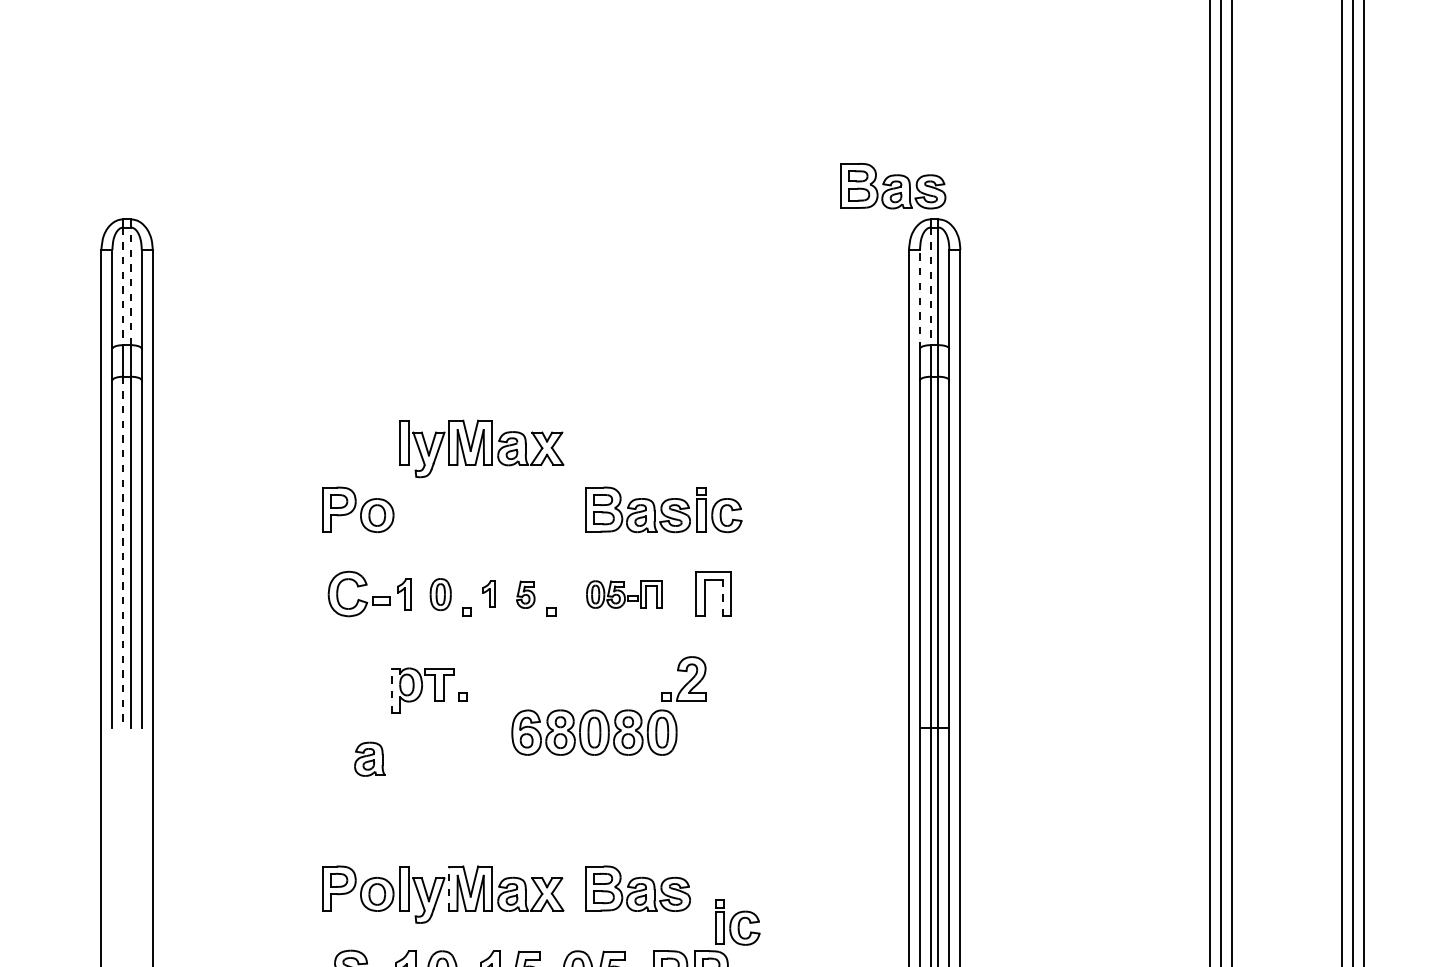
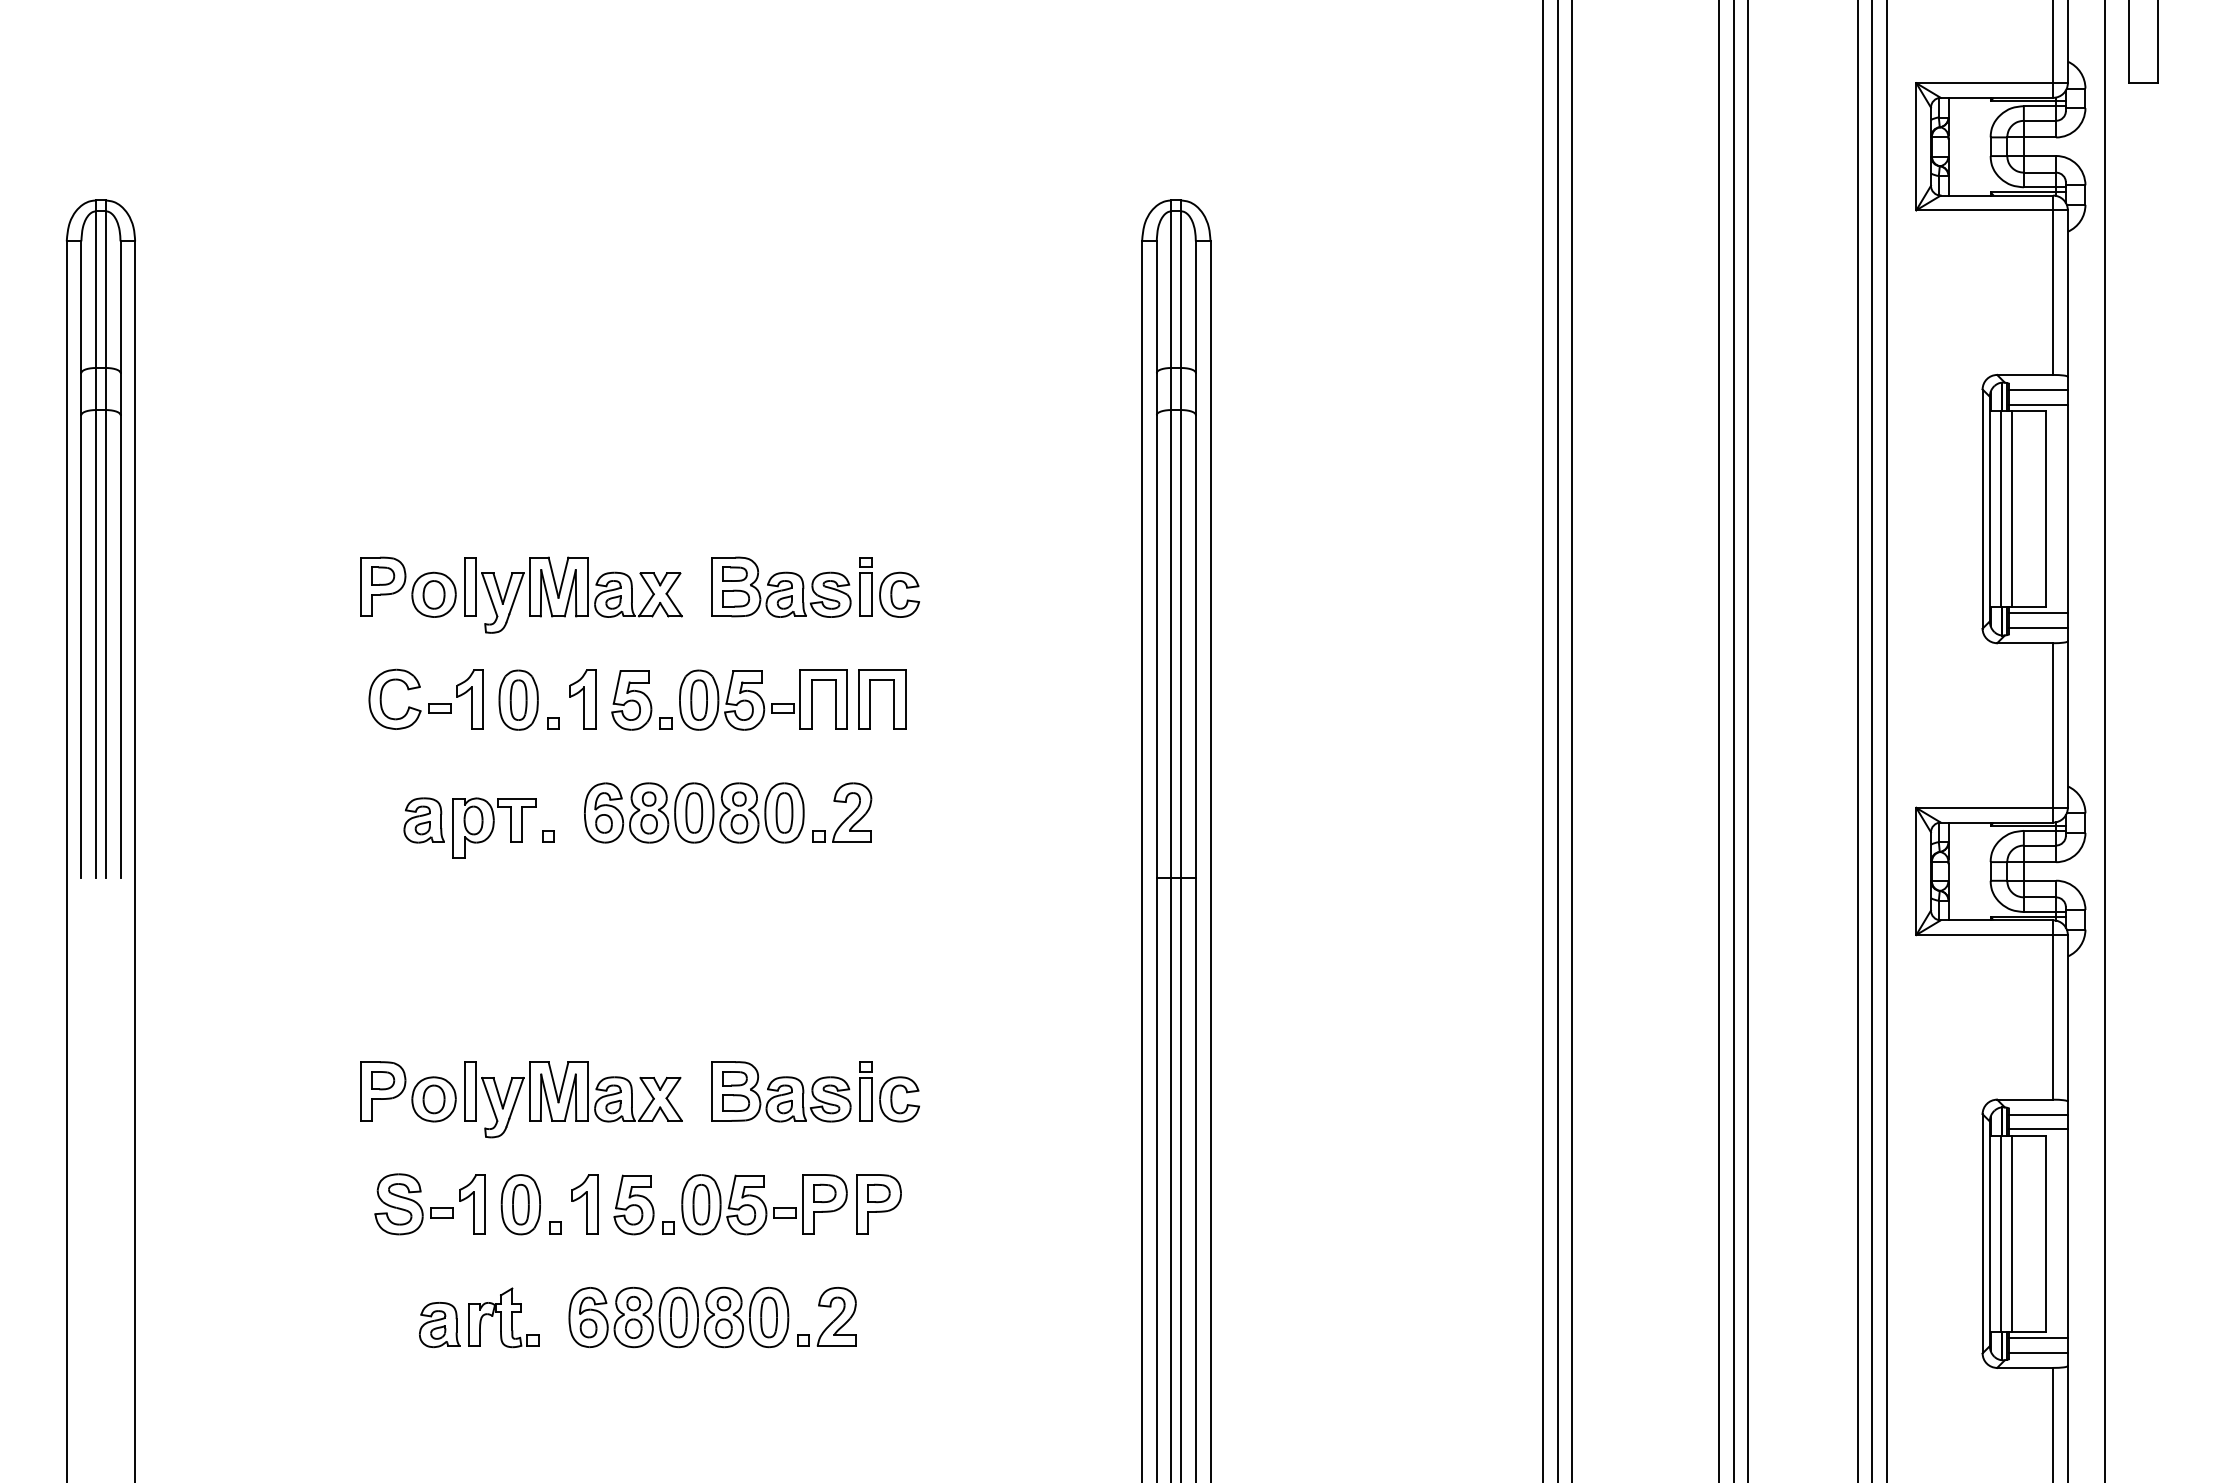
part: (893, 185) -> (1121, 155), removed
line: (123, 286) -> (96, 290), dashed -> solid
line: (130, 286) -> (105, 289), dashed -> solid
line: (931, 286) -> (1171, 290), dashed -> solid
line: (919, 299) -> (1156, 307), dashed -> solid
part: (481, 448) -> (573, 594), moved
line: (123, 552) -> (96, 644), dashed -> solid
part: (403, 594) -> (469, 699), size x1.43
part: (440, 594) -> (518, 699), size x1.43
part: (488, 594) -> (582, 699), size x1.67
part: (525, 594) -> (631, 700), size x1.67
part: (624, 594) -> (763, 699), size x1.67
line: (723, 597) -> (894, 704), dashed -> solid
line: (391, 690) -> (453, 827), dashed -> solid
part: (594, 732) -> (694, 812), moved
part: (369, 759) -> (423, 820), moved
line: (448, 888) -> (529, 1091), dashed -> solid
part: (737, 922) -> (889, 1091), moved

